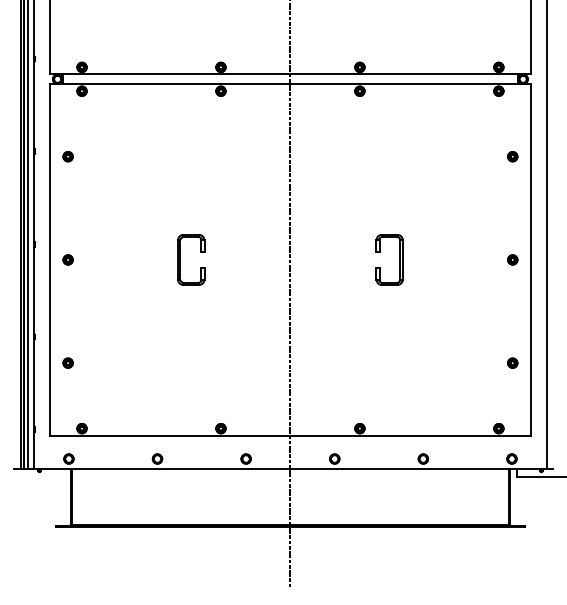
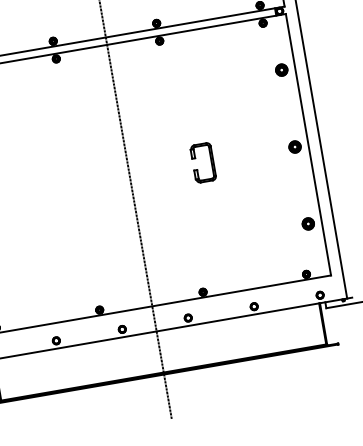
part: (512, 156) -> (281, 70), size x1.6
part: (180, 259) -> (47, 189), removed
part: (512, 259) -> (294, 146), size x1.6
part: (512, 362) -> (308, 223), size x1.6

